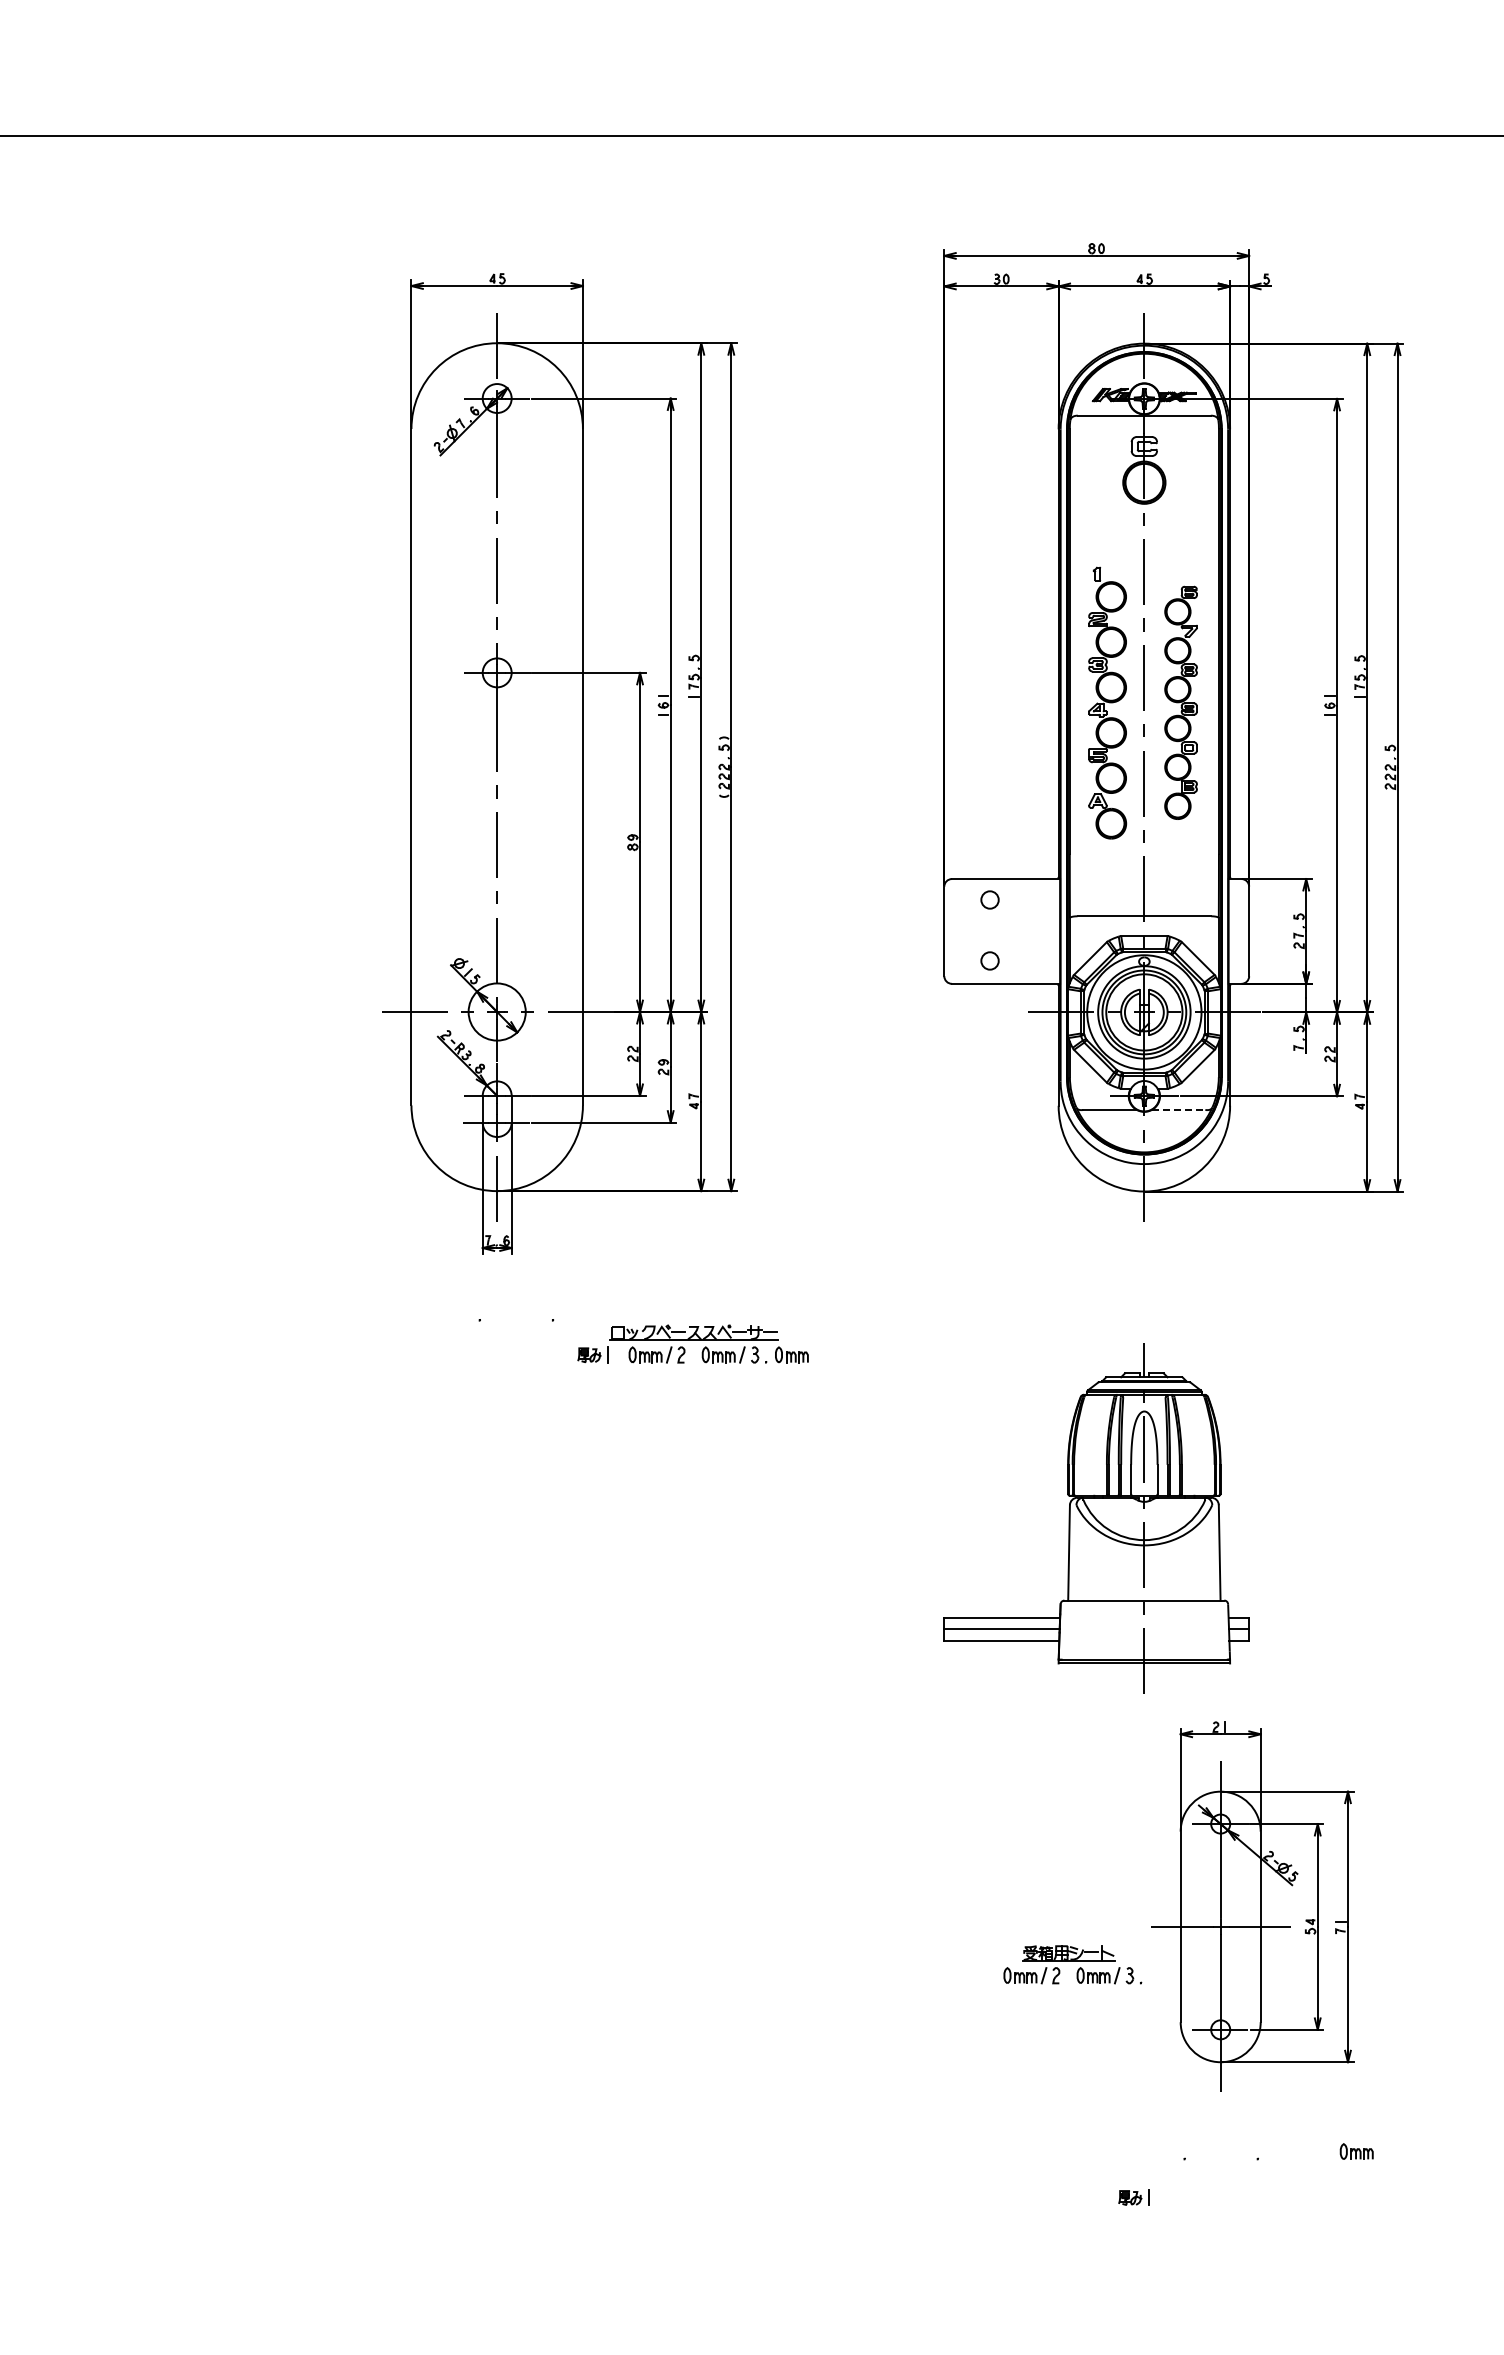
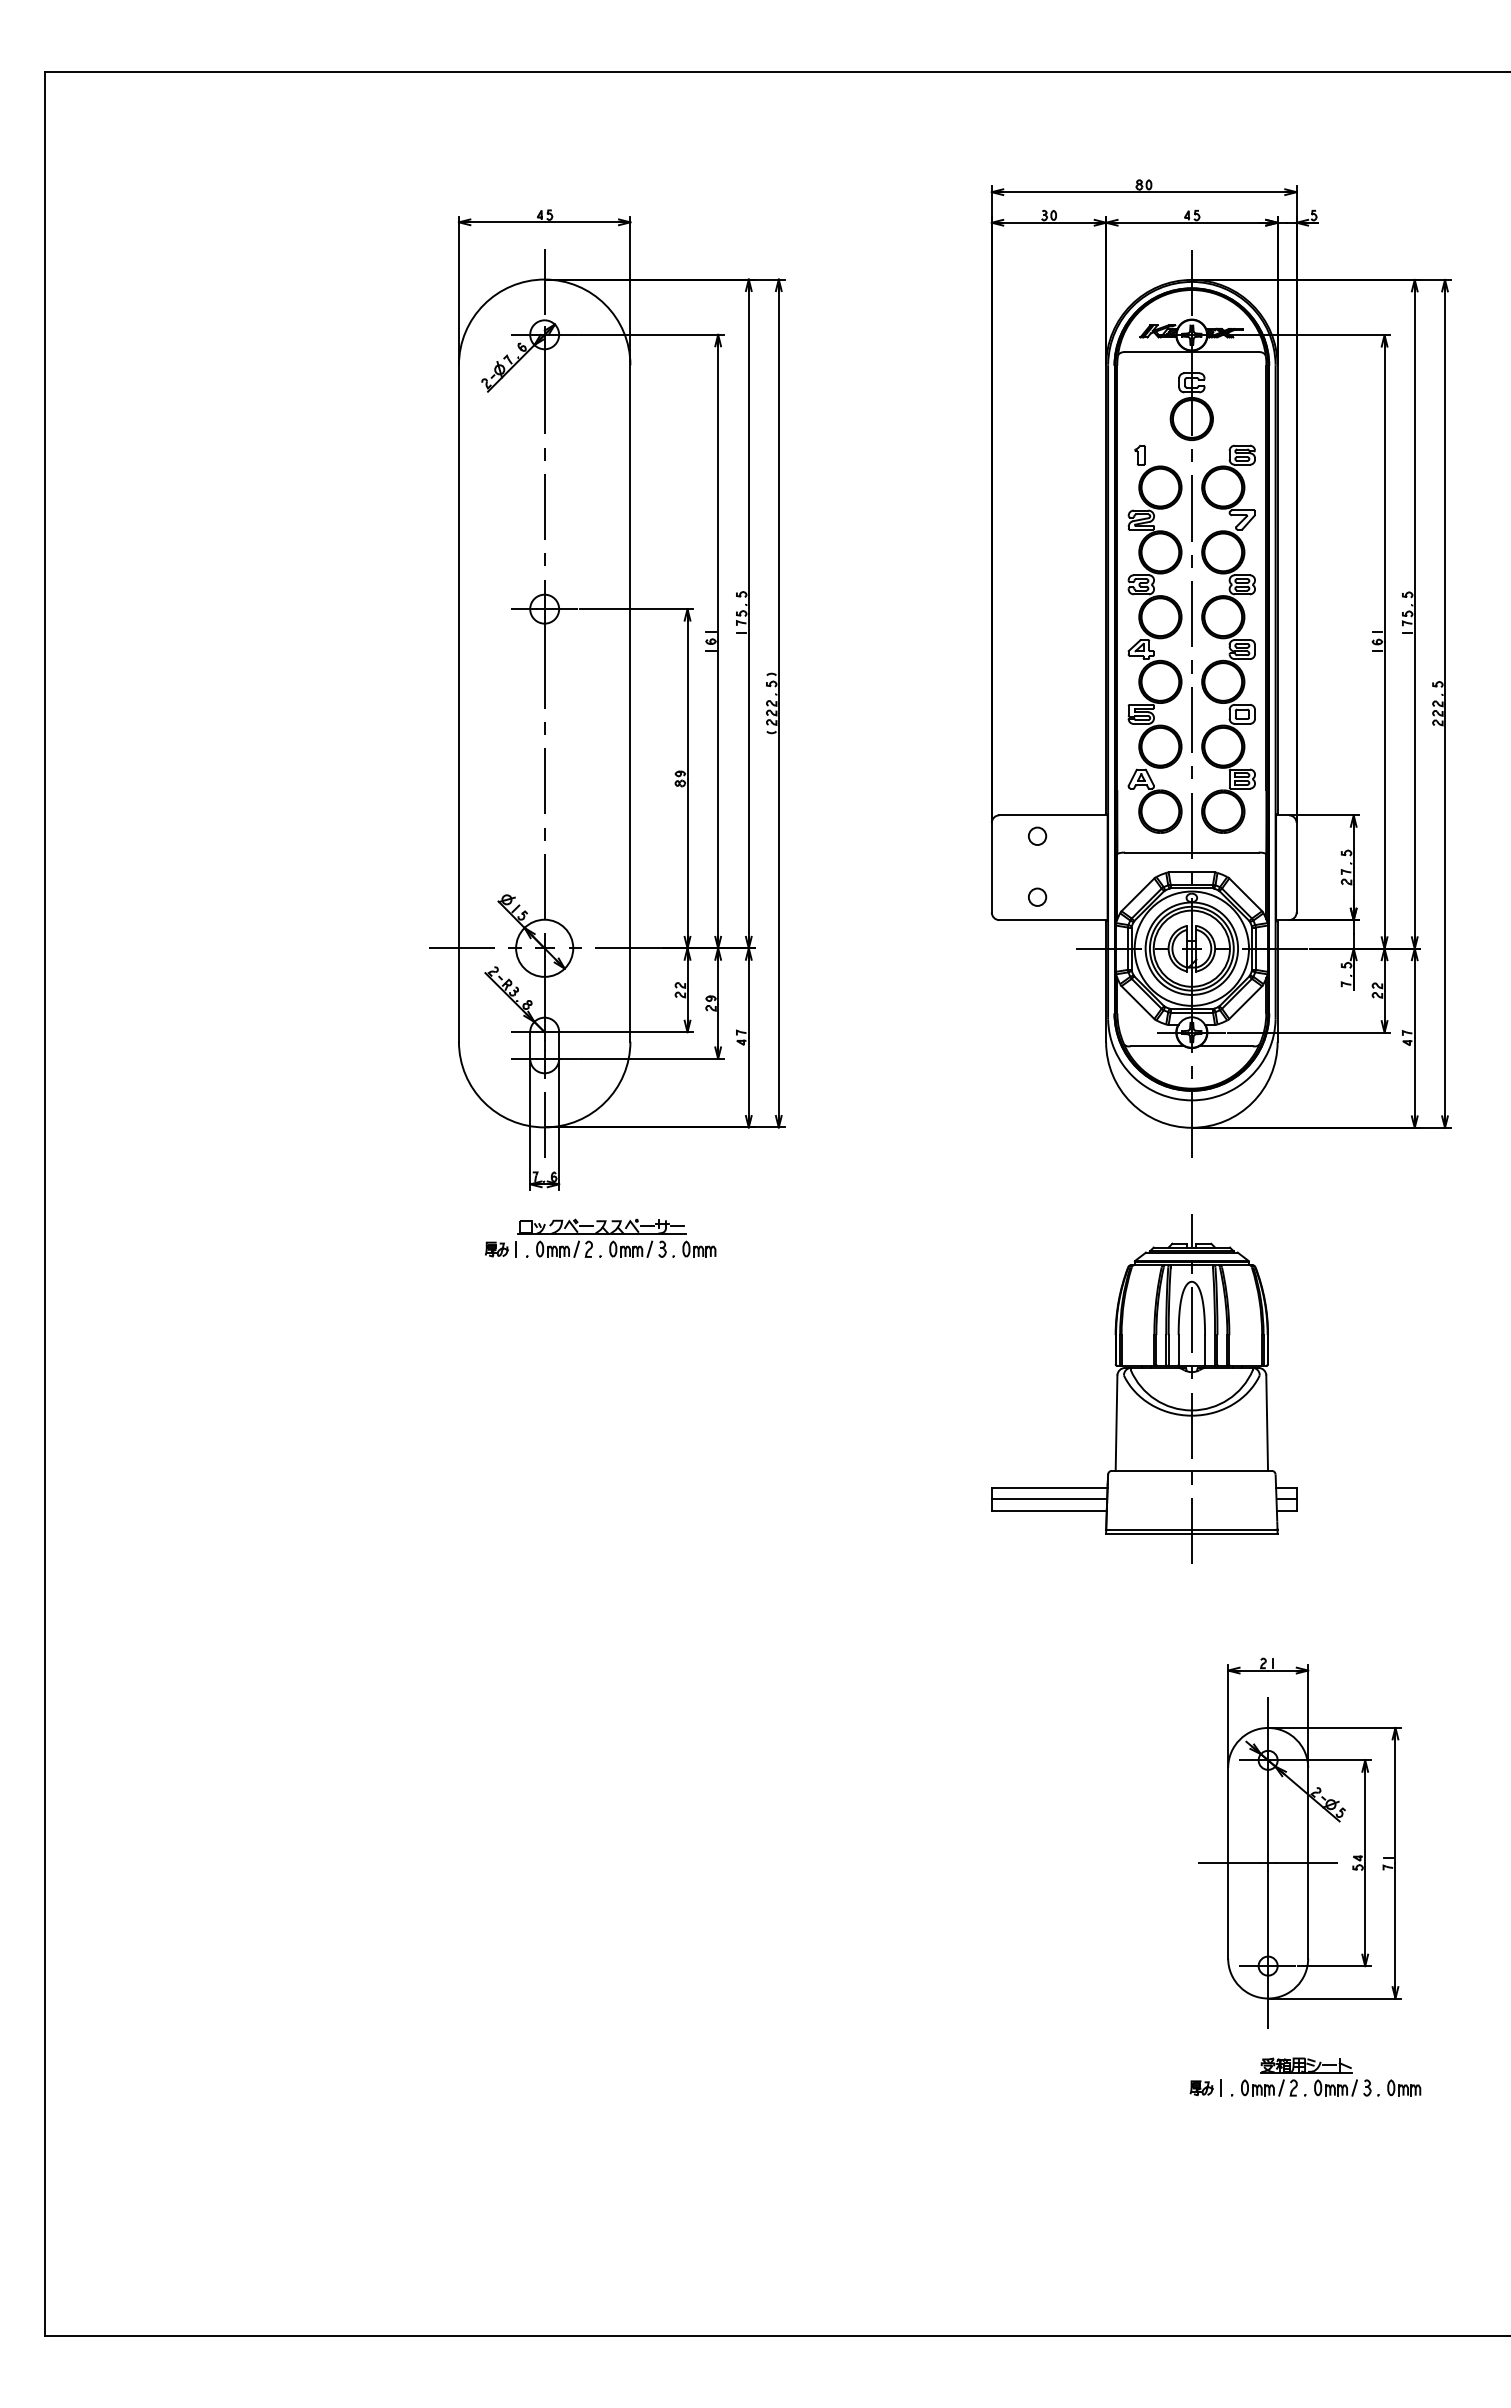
part: (1181, 702) -> (1228, 638), size x1.67
part: (1107, 703) -> (1154, 639), size x1.43
line: (1179, 1110) -> (1226, 1046), dashed -> solid
part: (693, 1343) -> (600, 1237), moved
part: (1097, 1518) -> (1144, 1388), moved
part: (1073, 1964) -> (1310, 2076), moved
part: (1134, 2197) -> (1205, 2087), moved

